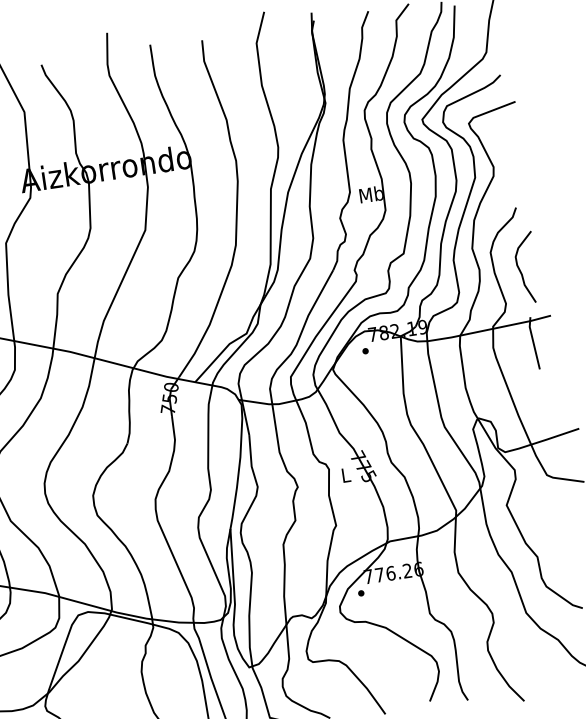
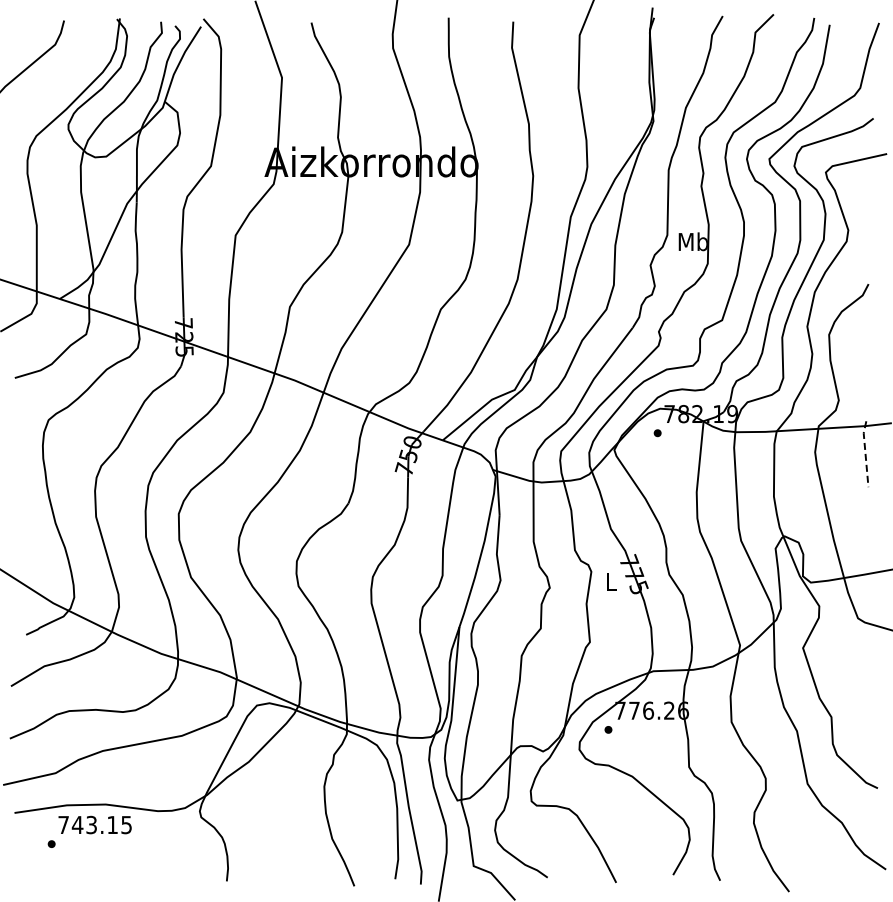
curve: (520, 269) -> (862, 360), removed
line: (533, 342) -> (865, 453), solid -> dashed

